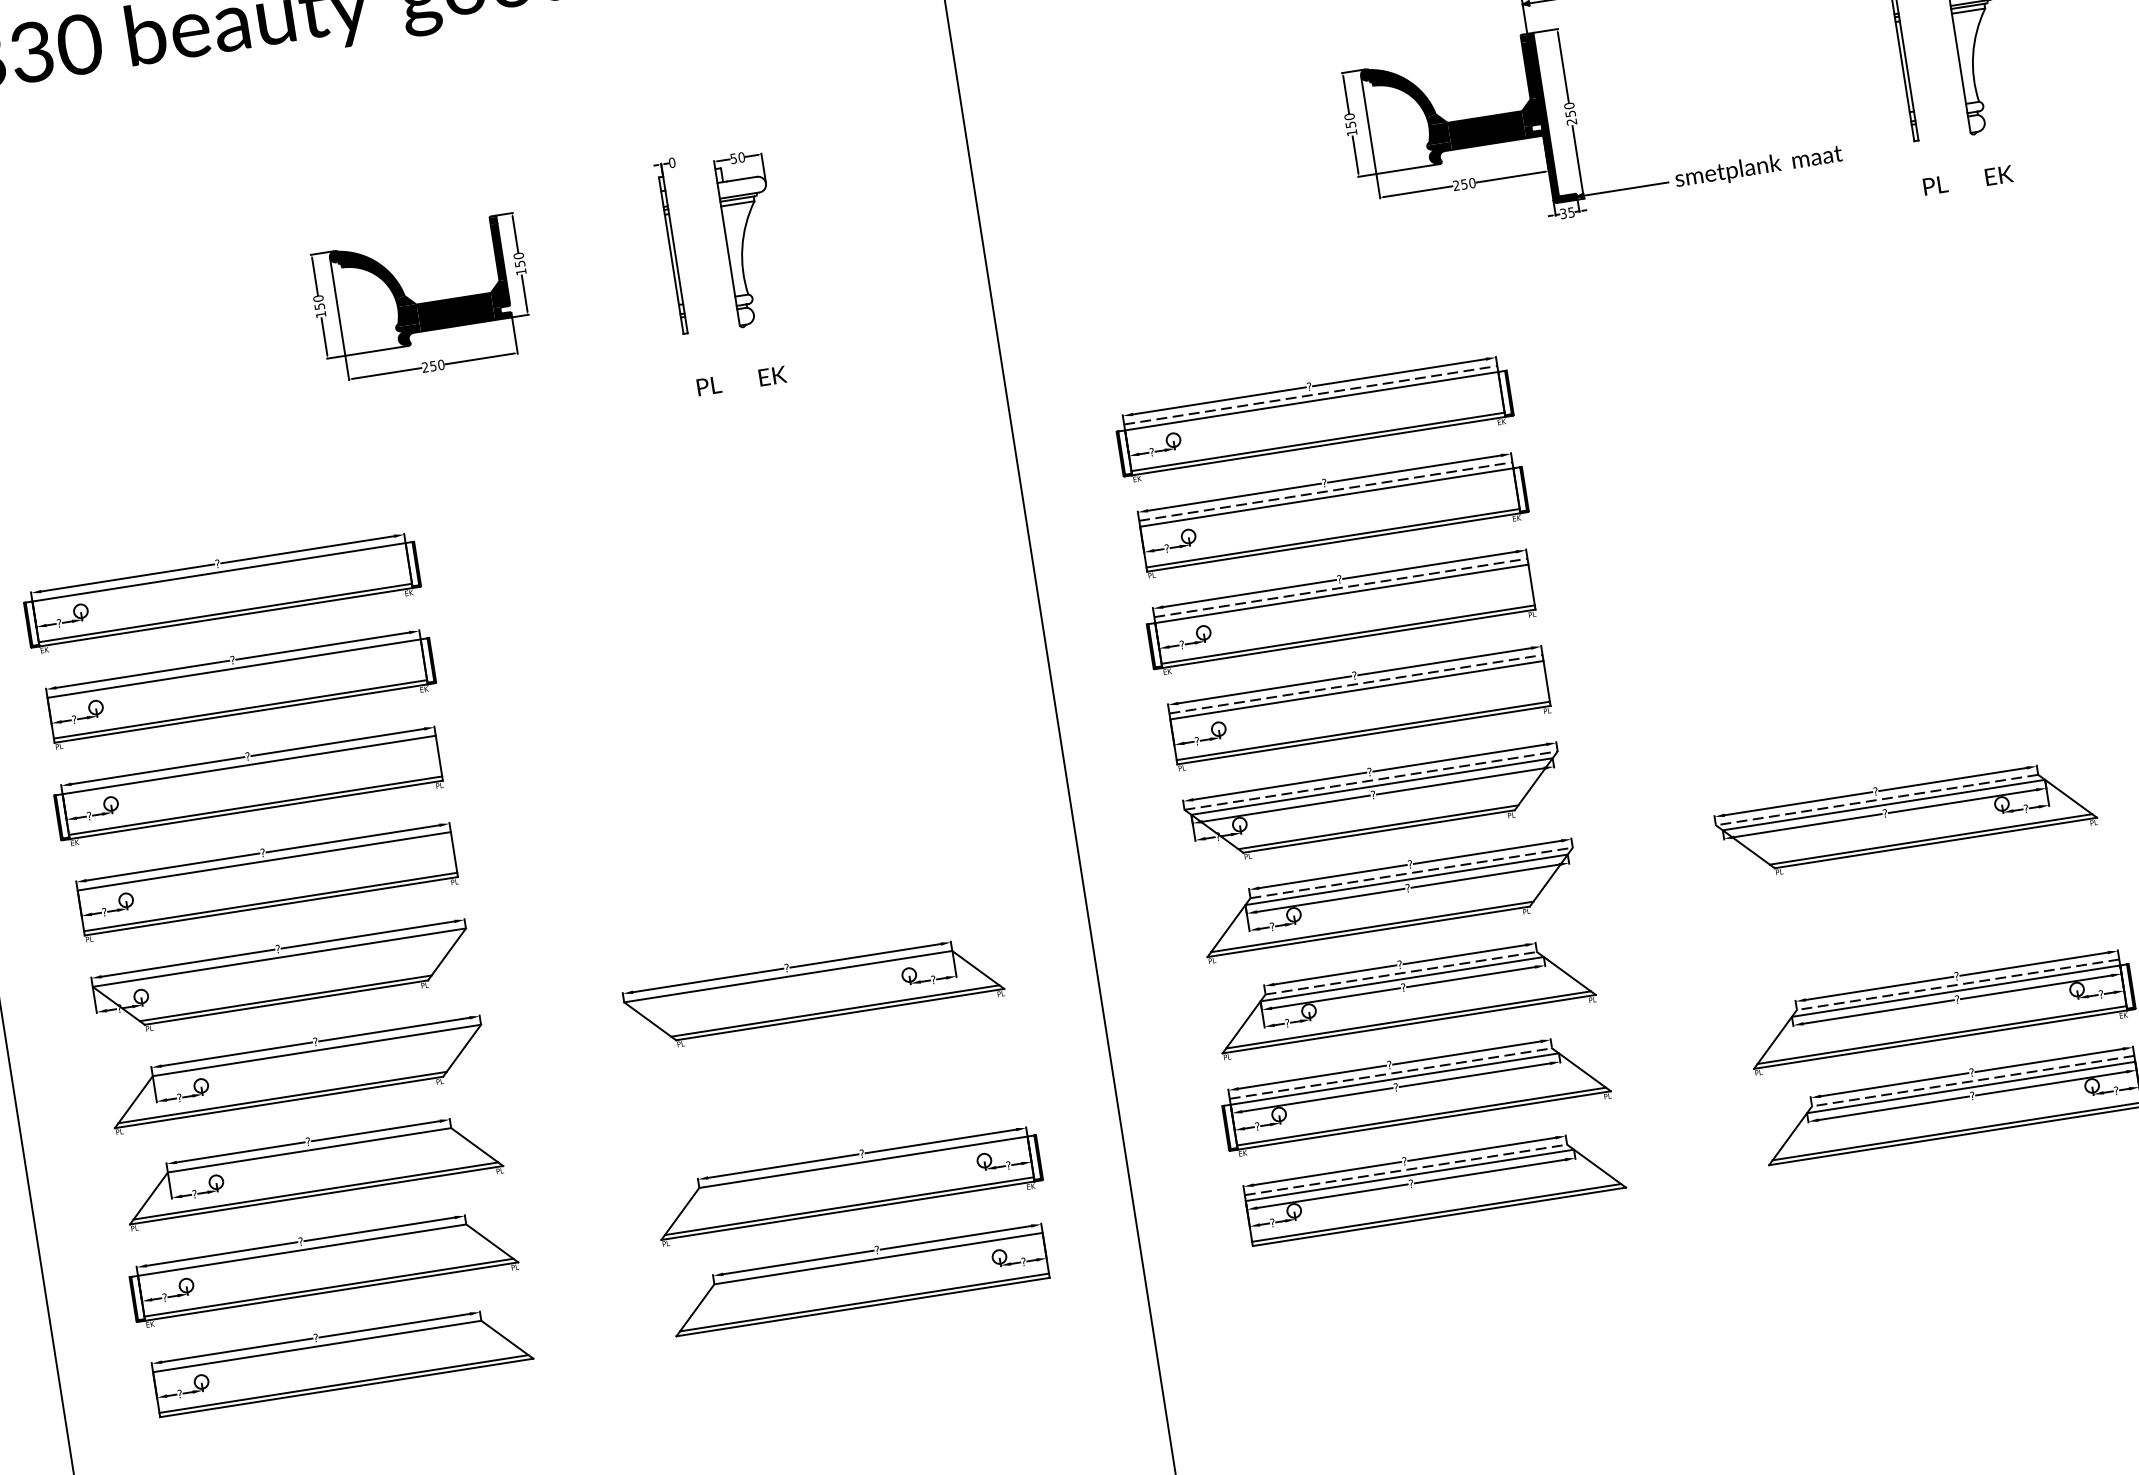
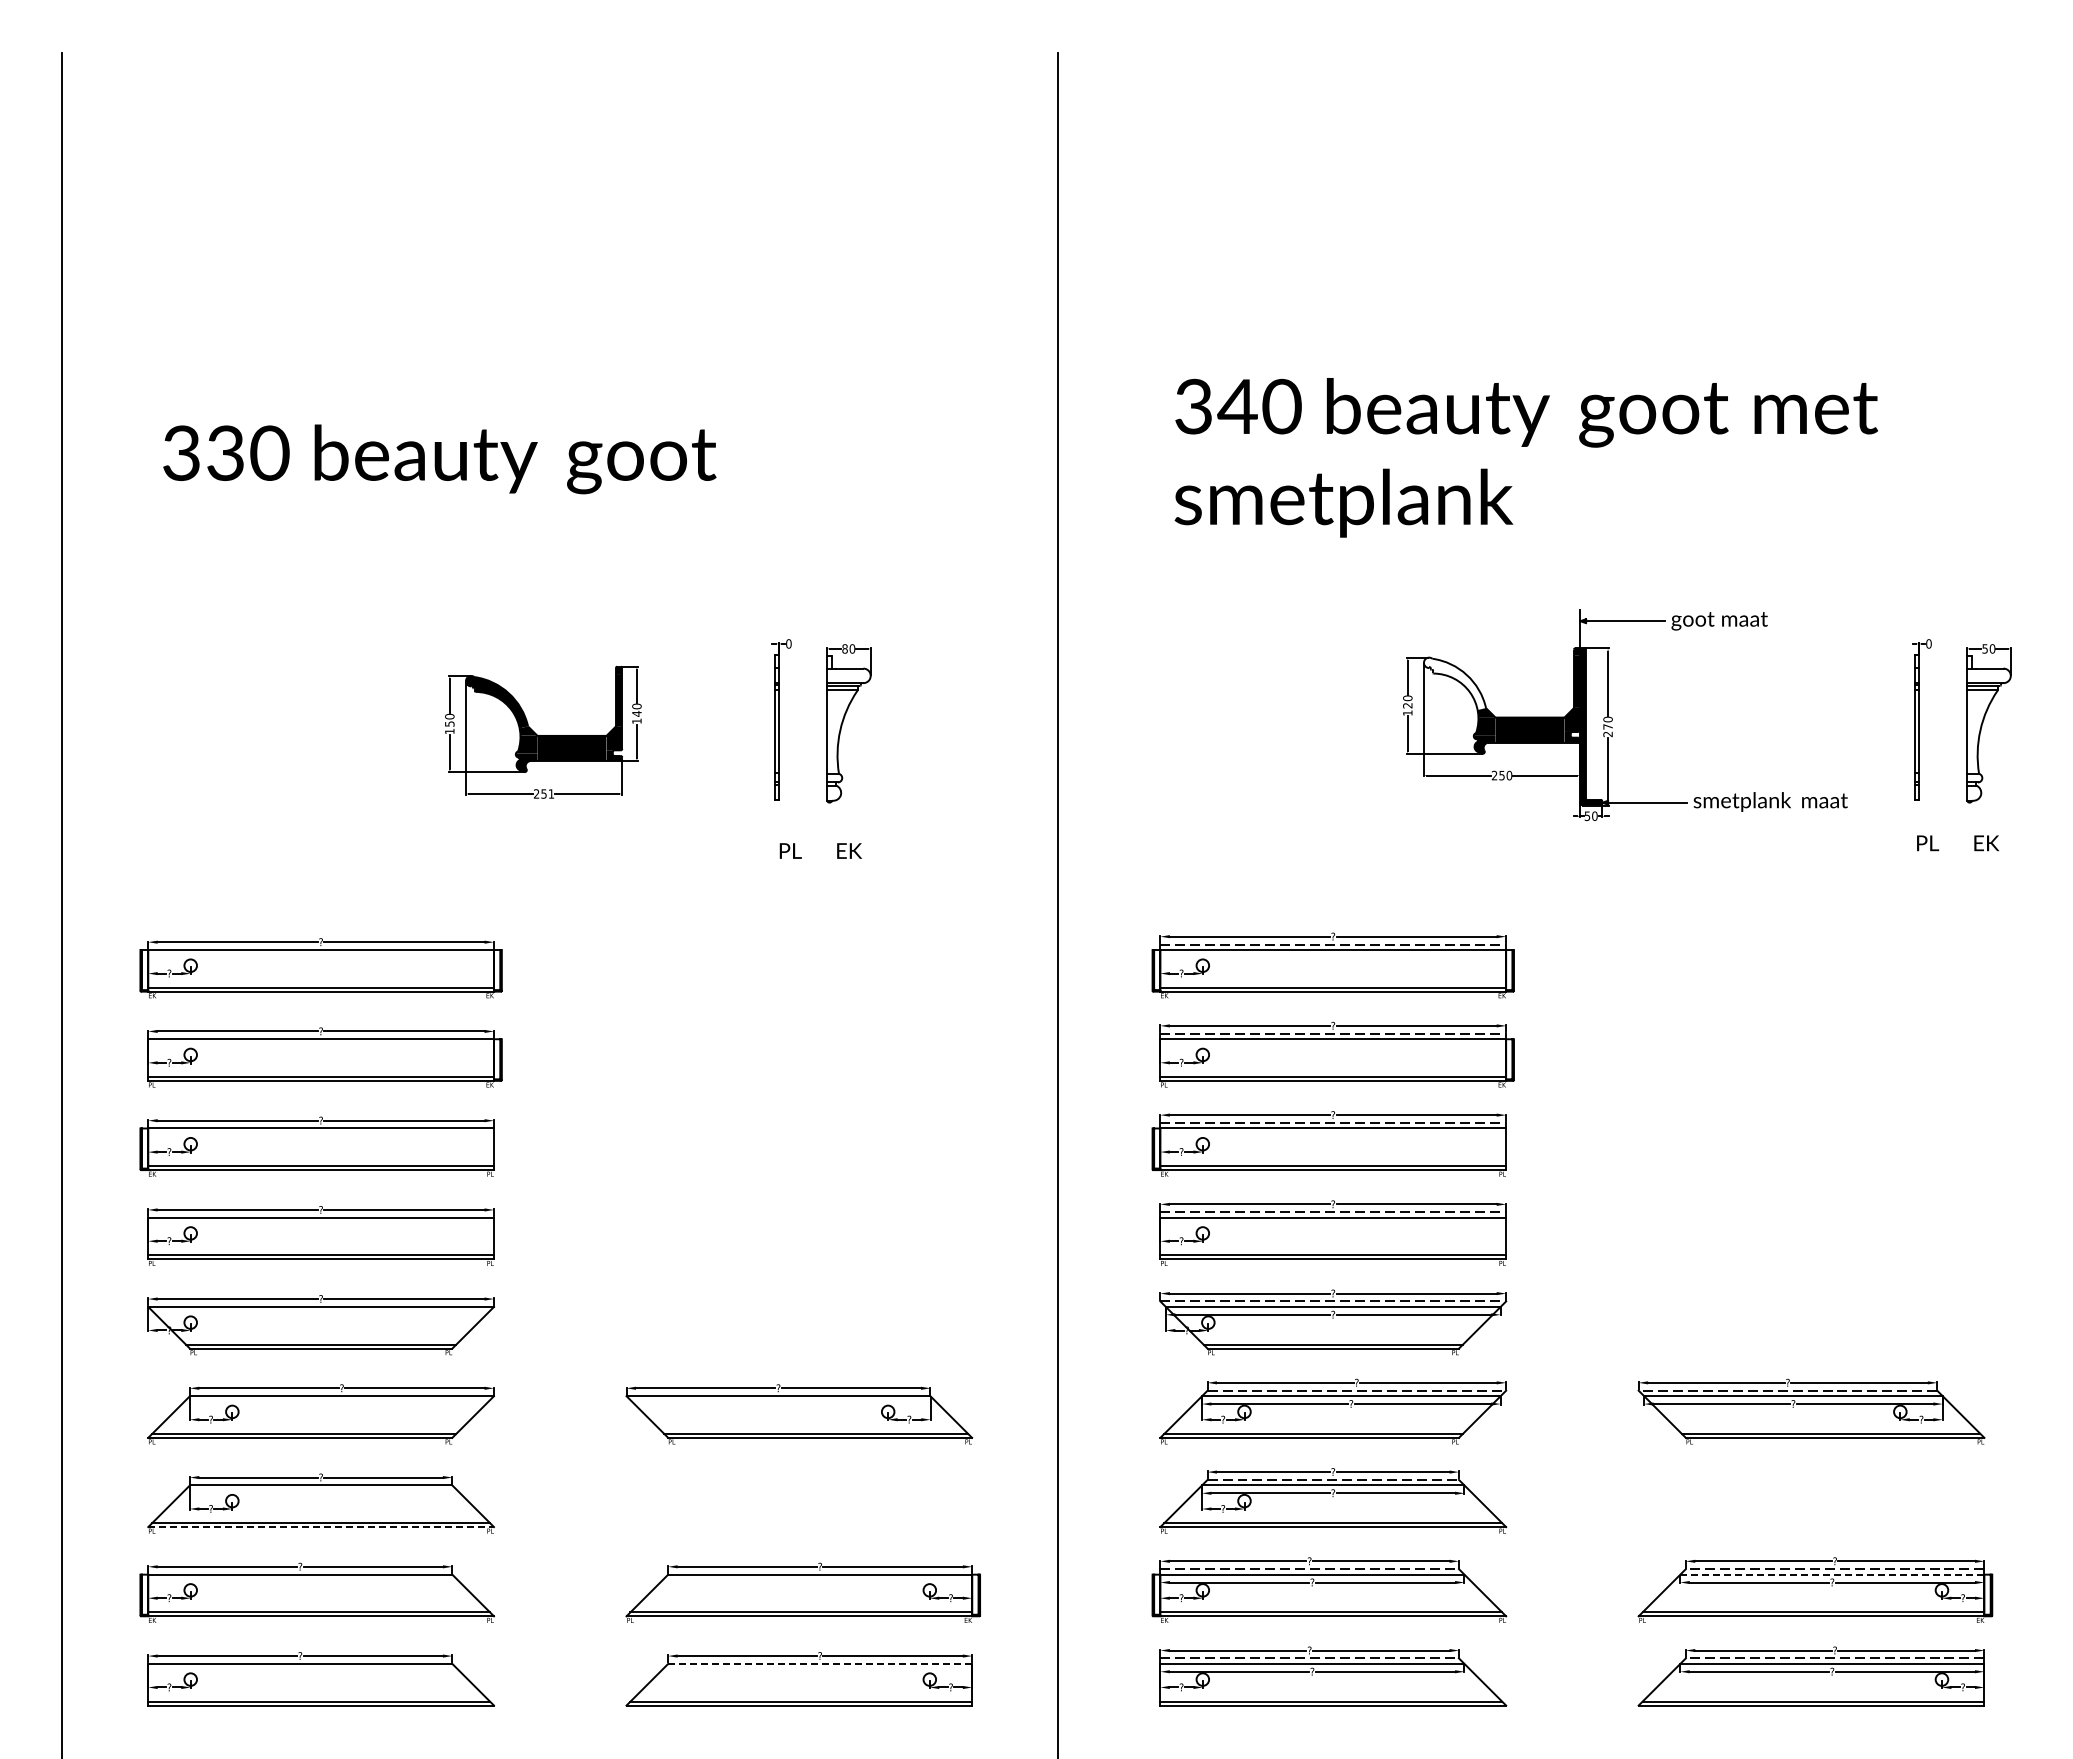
fill: (1397, 93) -> (1454, 683), removed
text: (1569, 113) -> (1607, 726), 250 -> 270
text: (1350, 124) -> (1407, 705), 150 -> 120
text: (733, 158) -> (844, 648), 50 -> 80
text: (1567, 212) -> (1591, 815), 35 -> 50
text: (519, 263) -> (636, 713), 150 -> 140
text: (441, 364) -> (551, 793), 250 -> 251
line: (1955, 991) -> (1831, 1574), solid -> dashed
line: (317, 1195) -> (321, 1527), solid -> dashed
line: (877, 1258) -> (819, 1663), solid -> dashed

